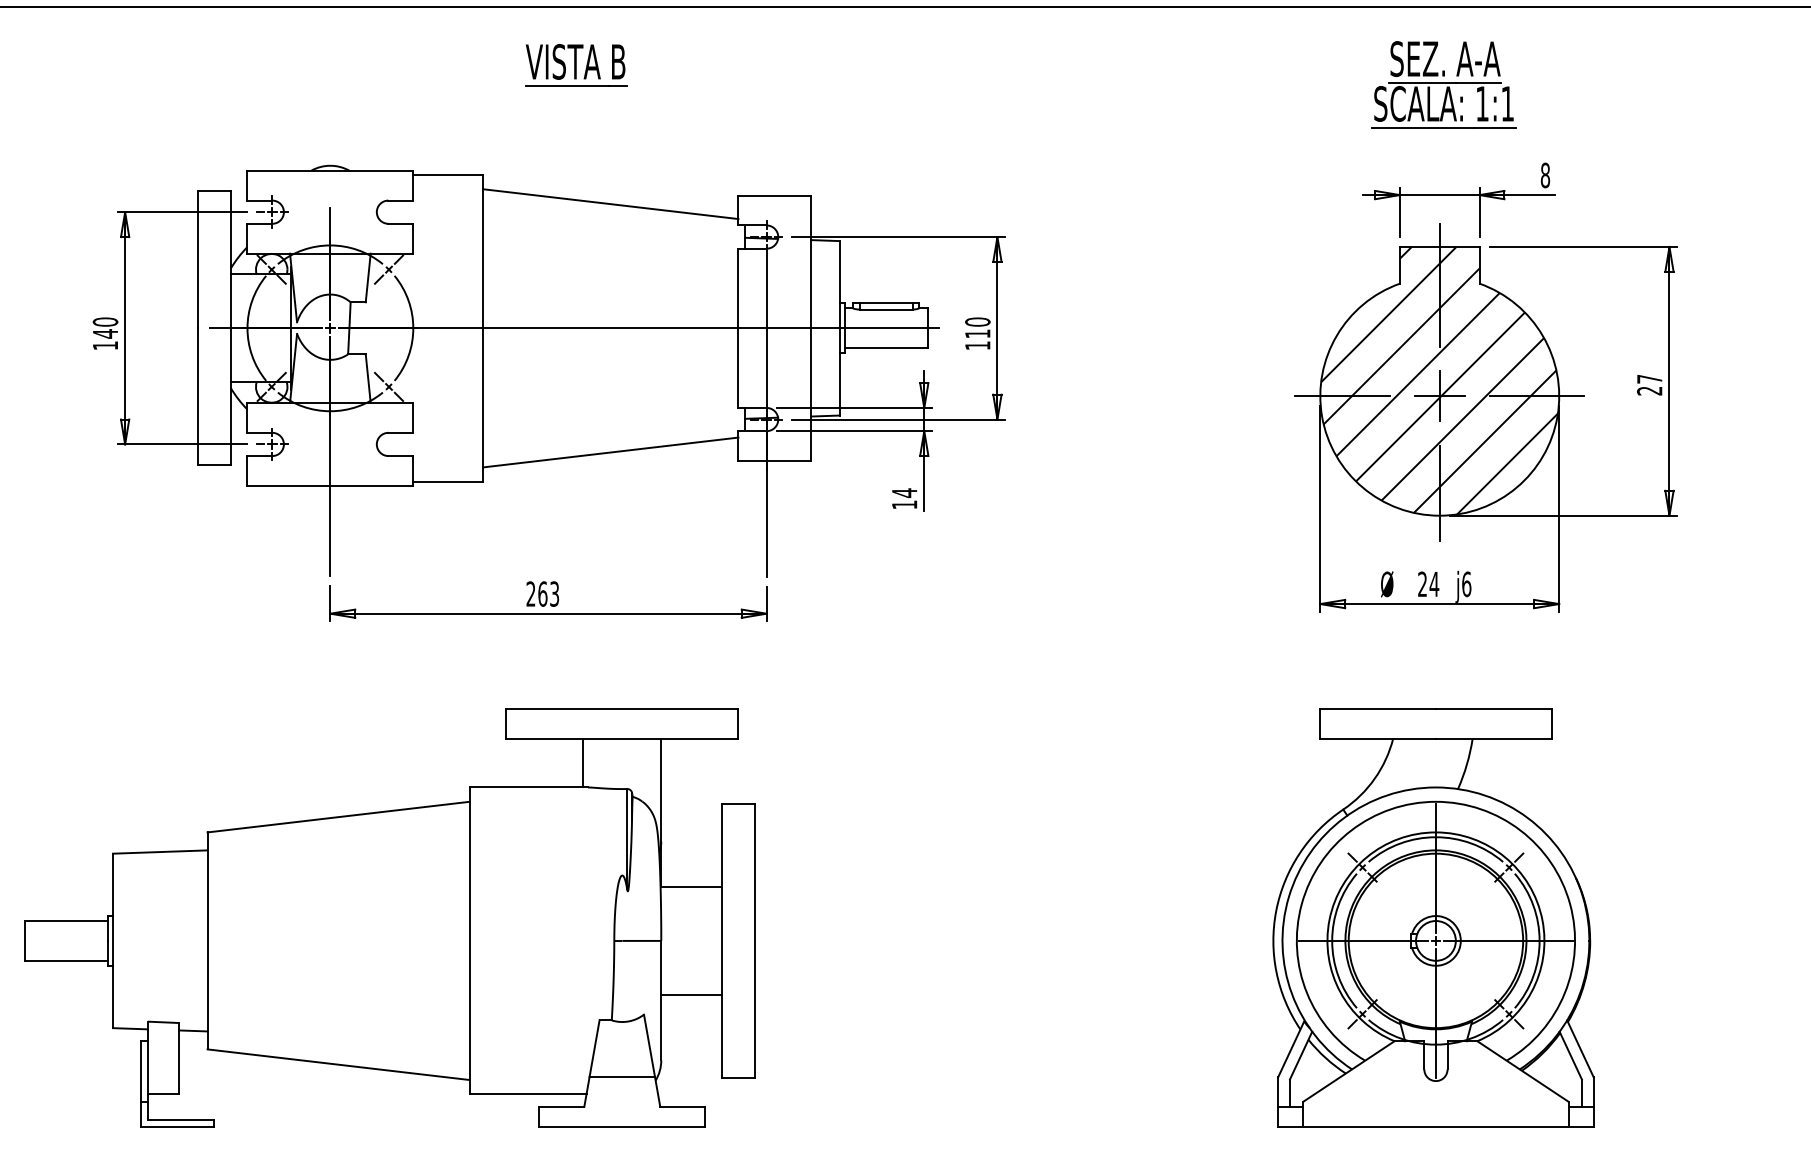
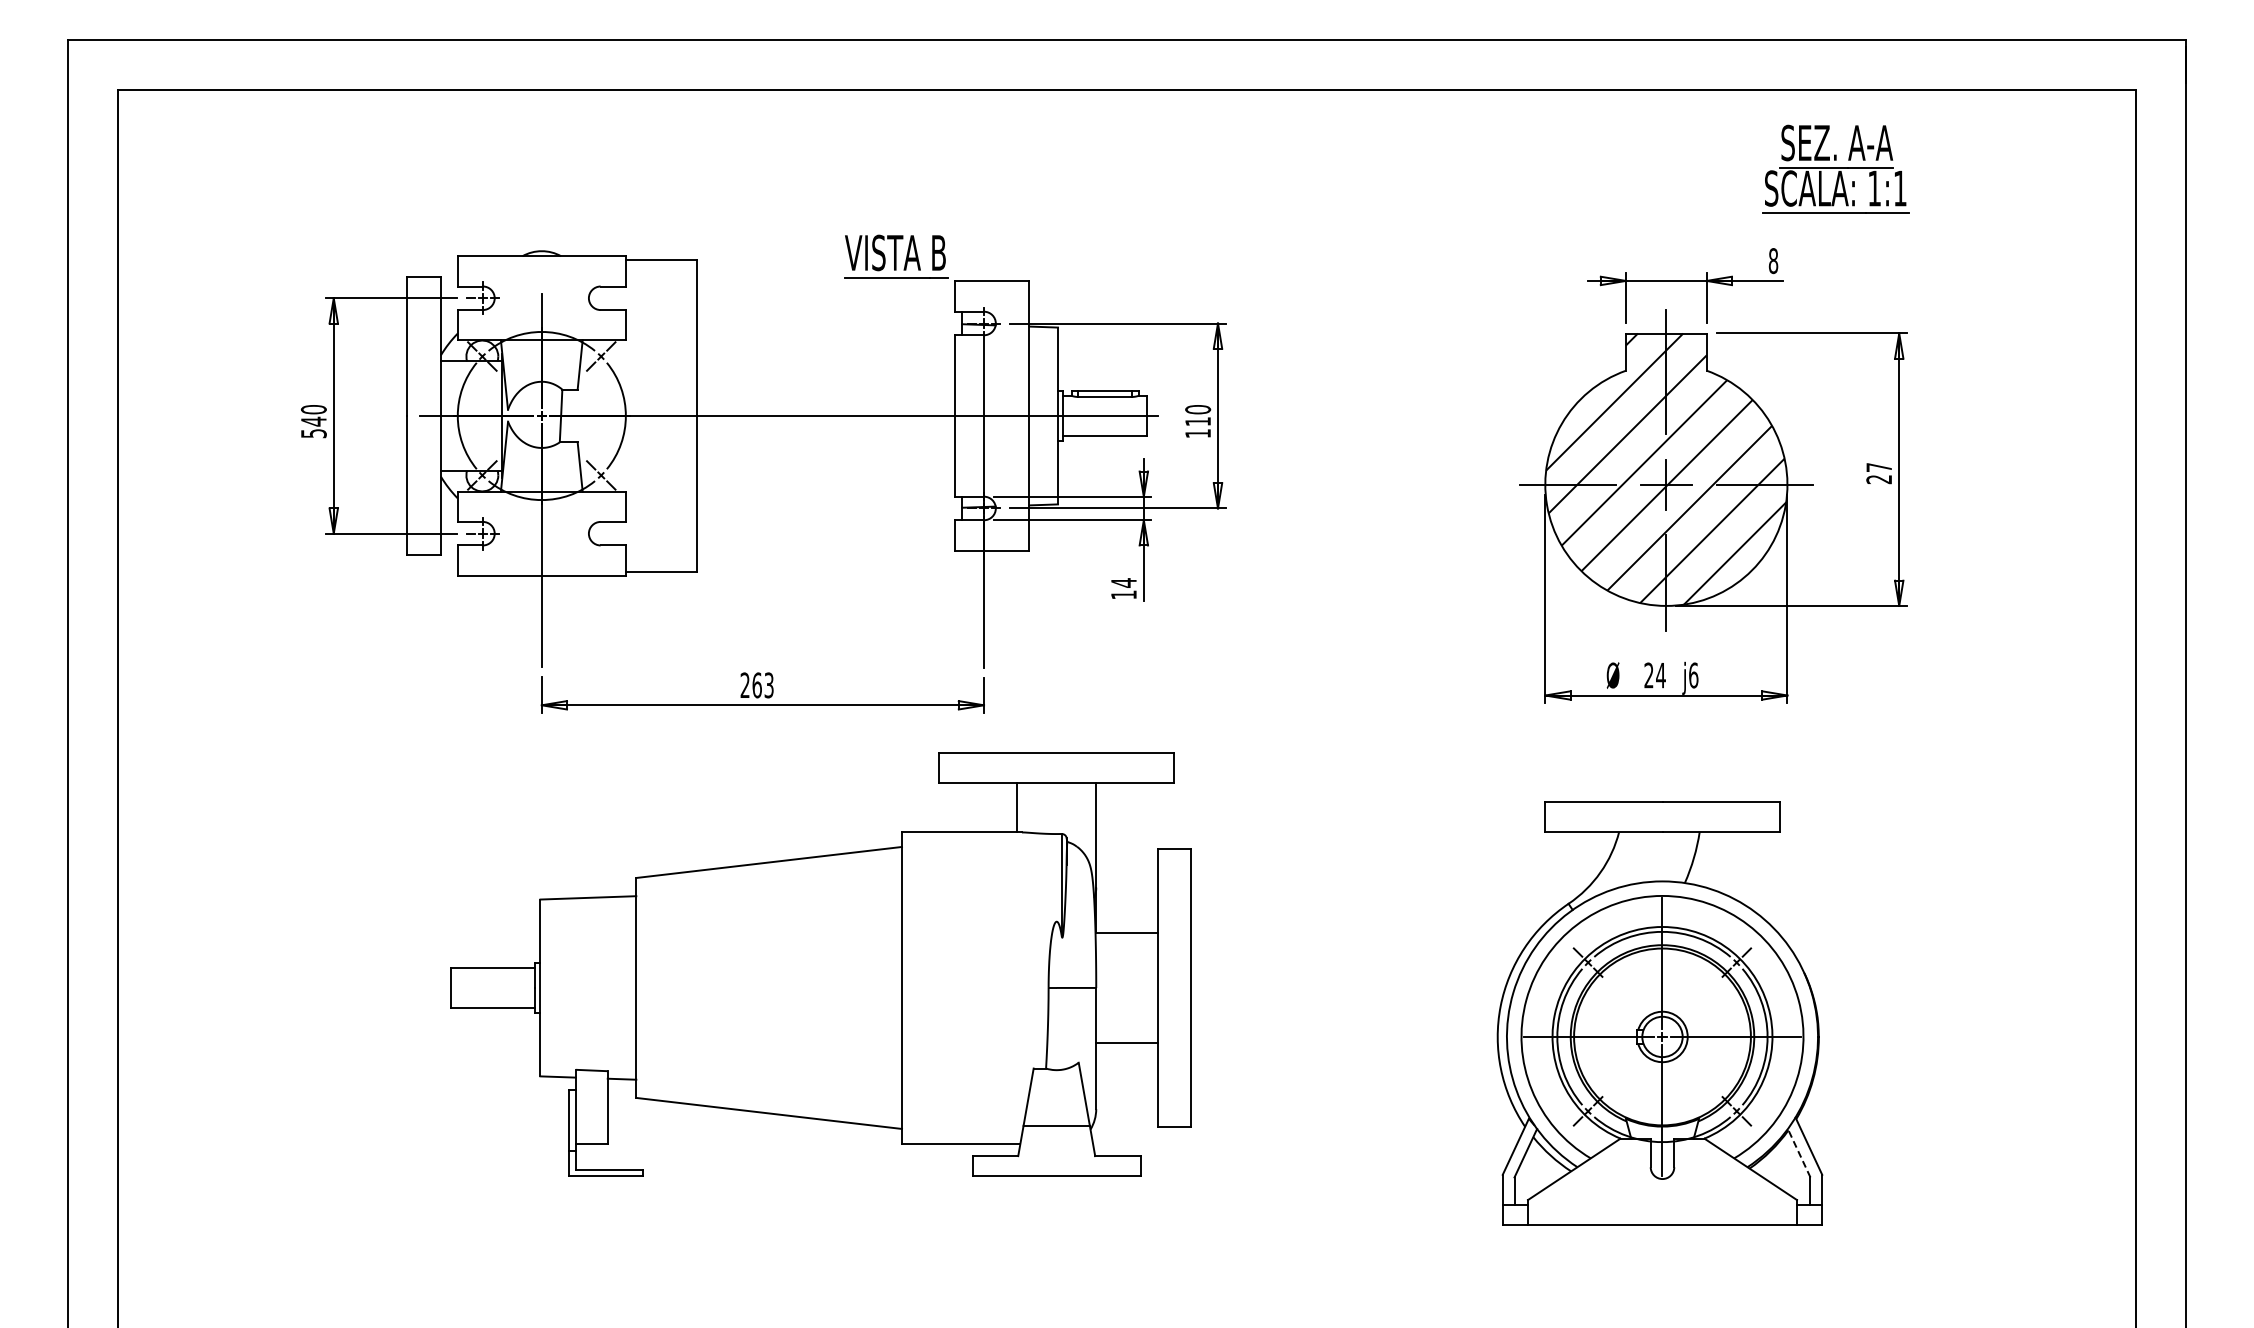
part: (576, 65) -> (896, 256), moved
part: (1443, 84) -> (1835, 168), moved
line: (610, 203) -> (825, 289), removed
text: (105, 345) -> (313, 433), 140 -> 540
line: (610, 452) -> (825, 541), removed
part: (389, 917) -> (820, 964), moved
line: (1571, 1055) -> (1799, 1153), solid -> dashed

